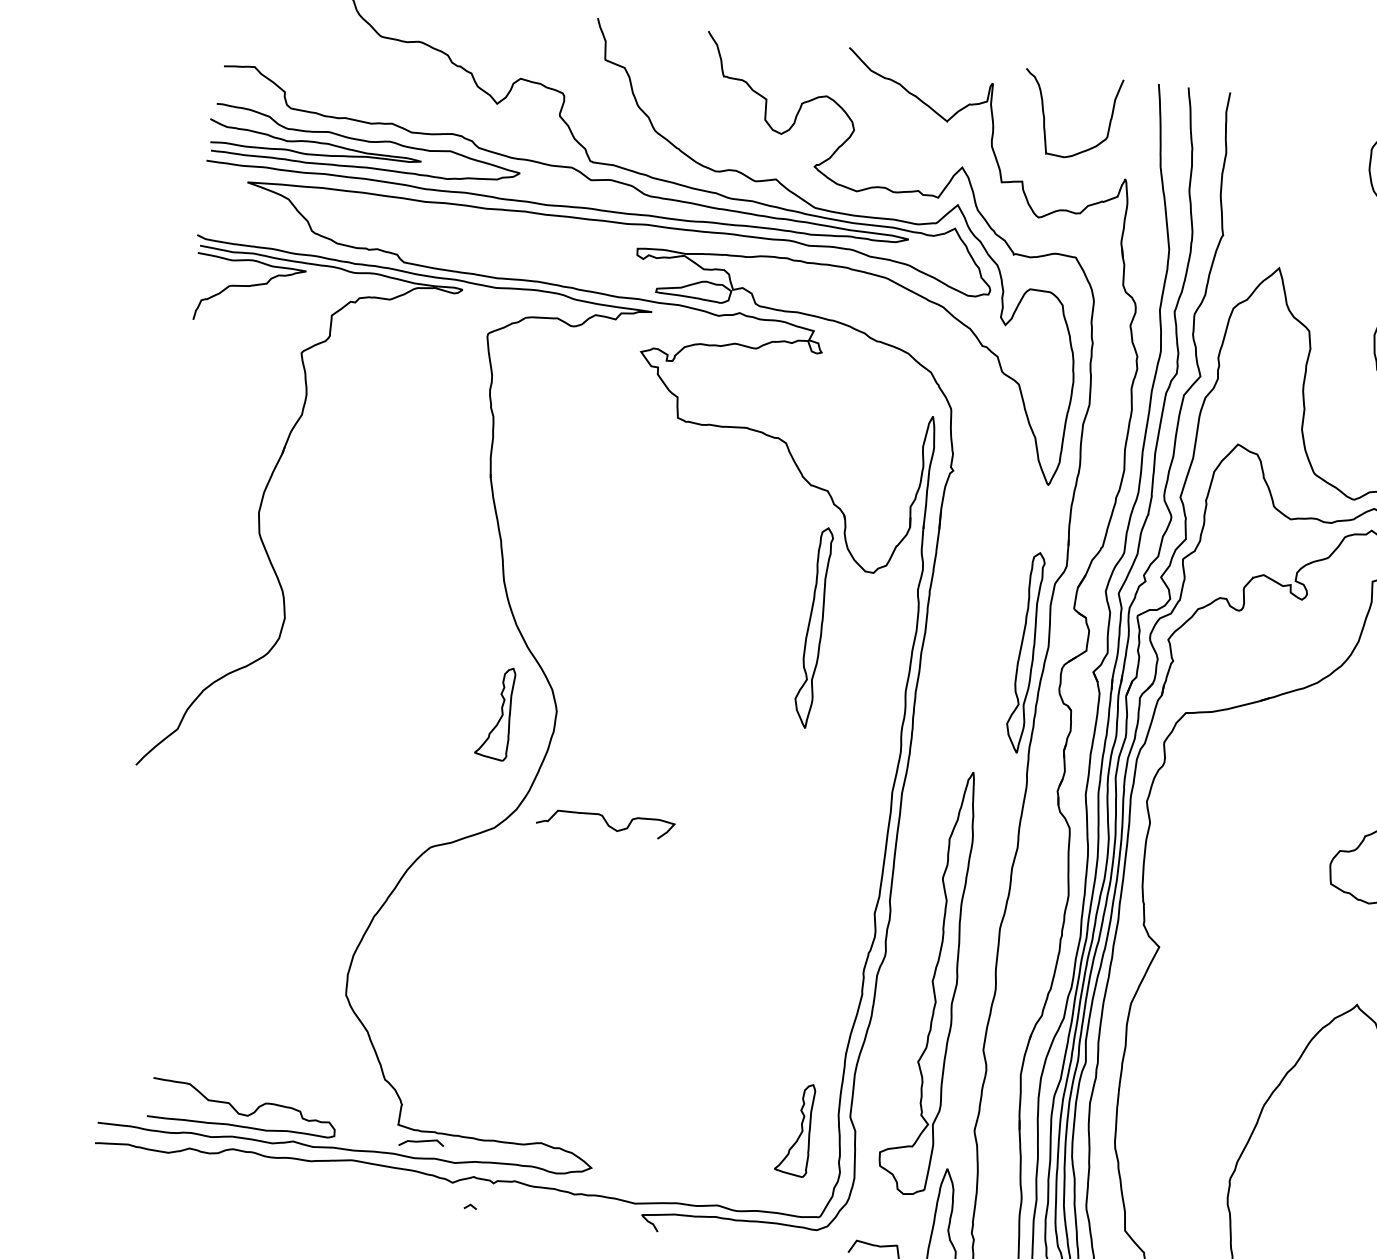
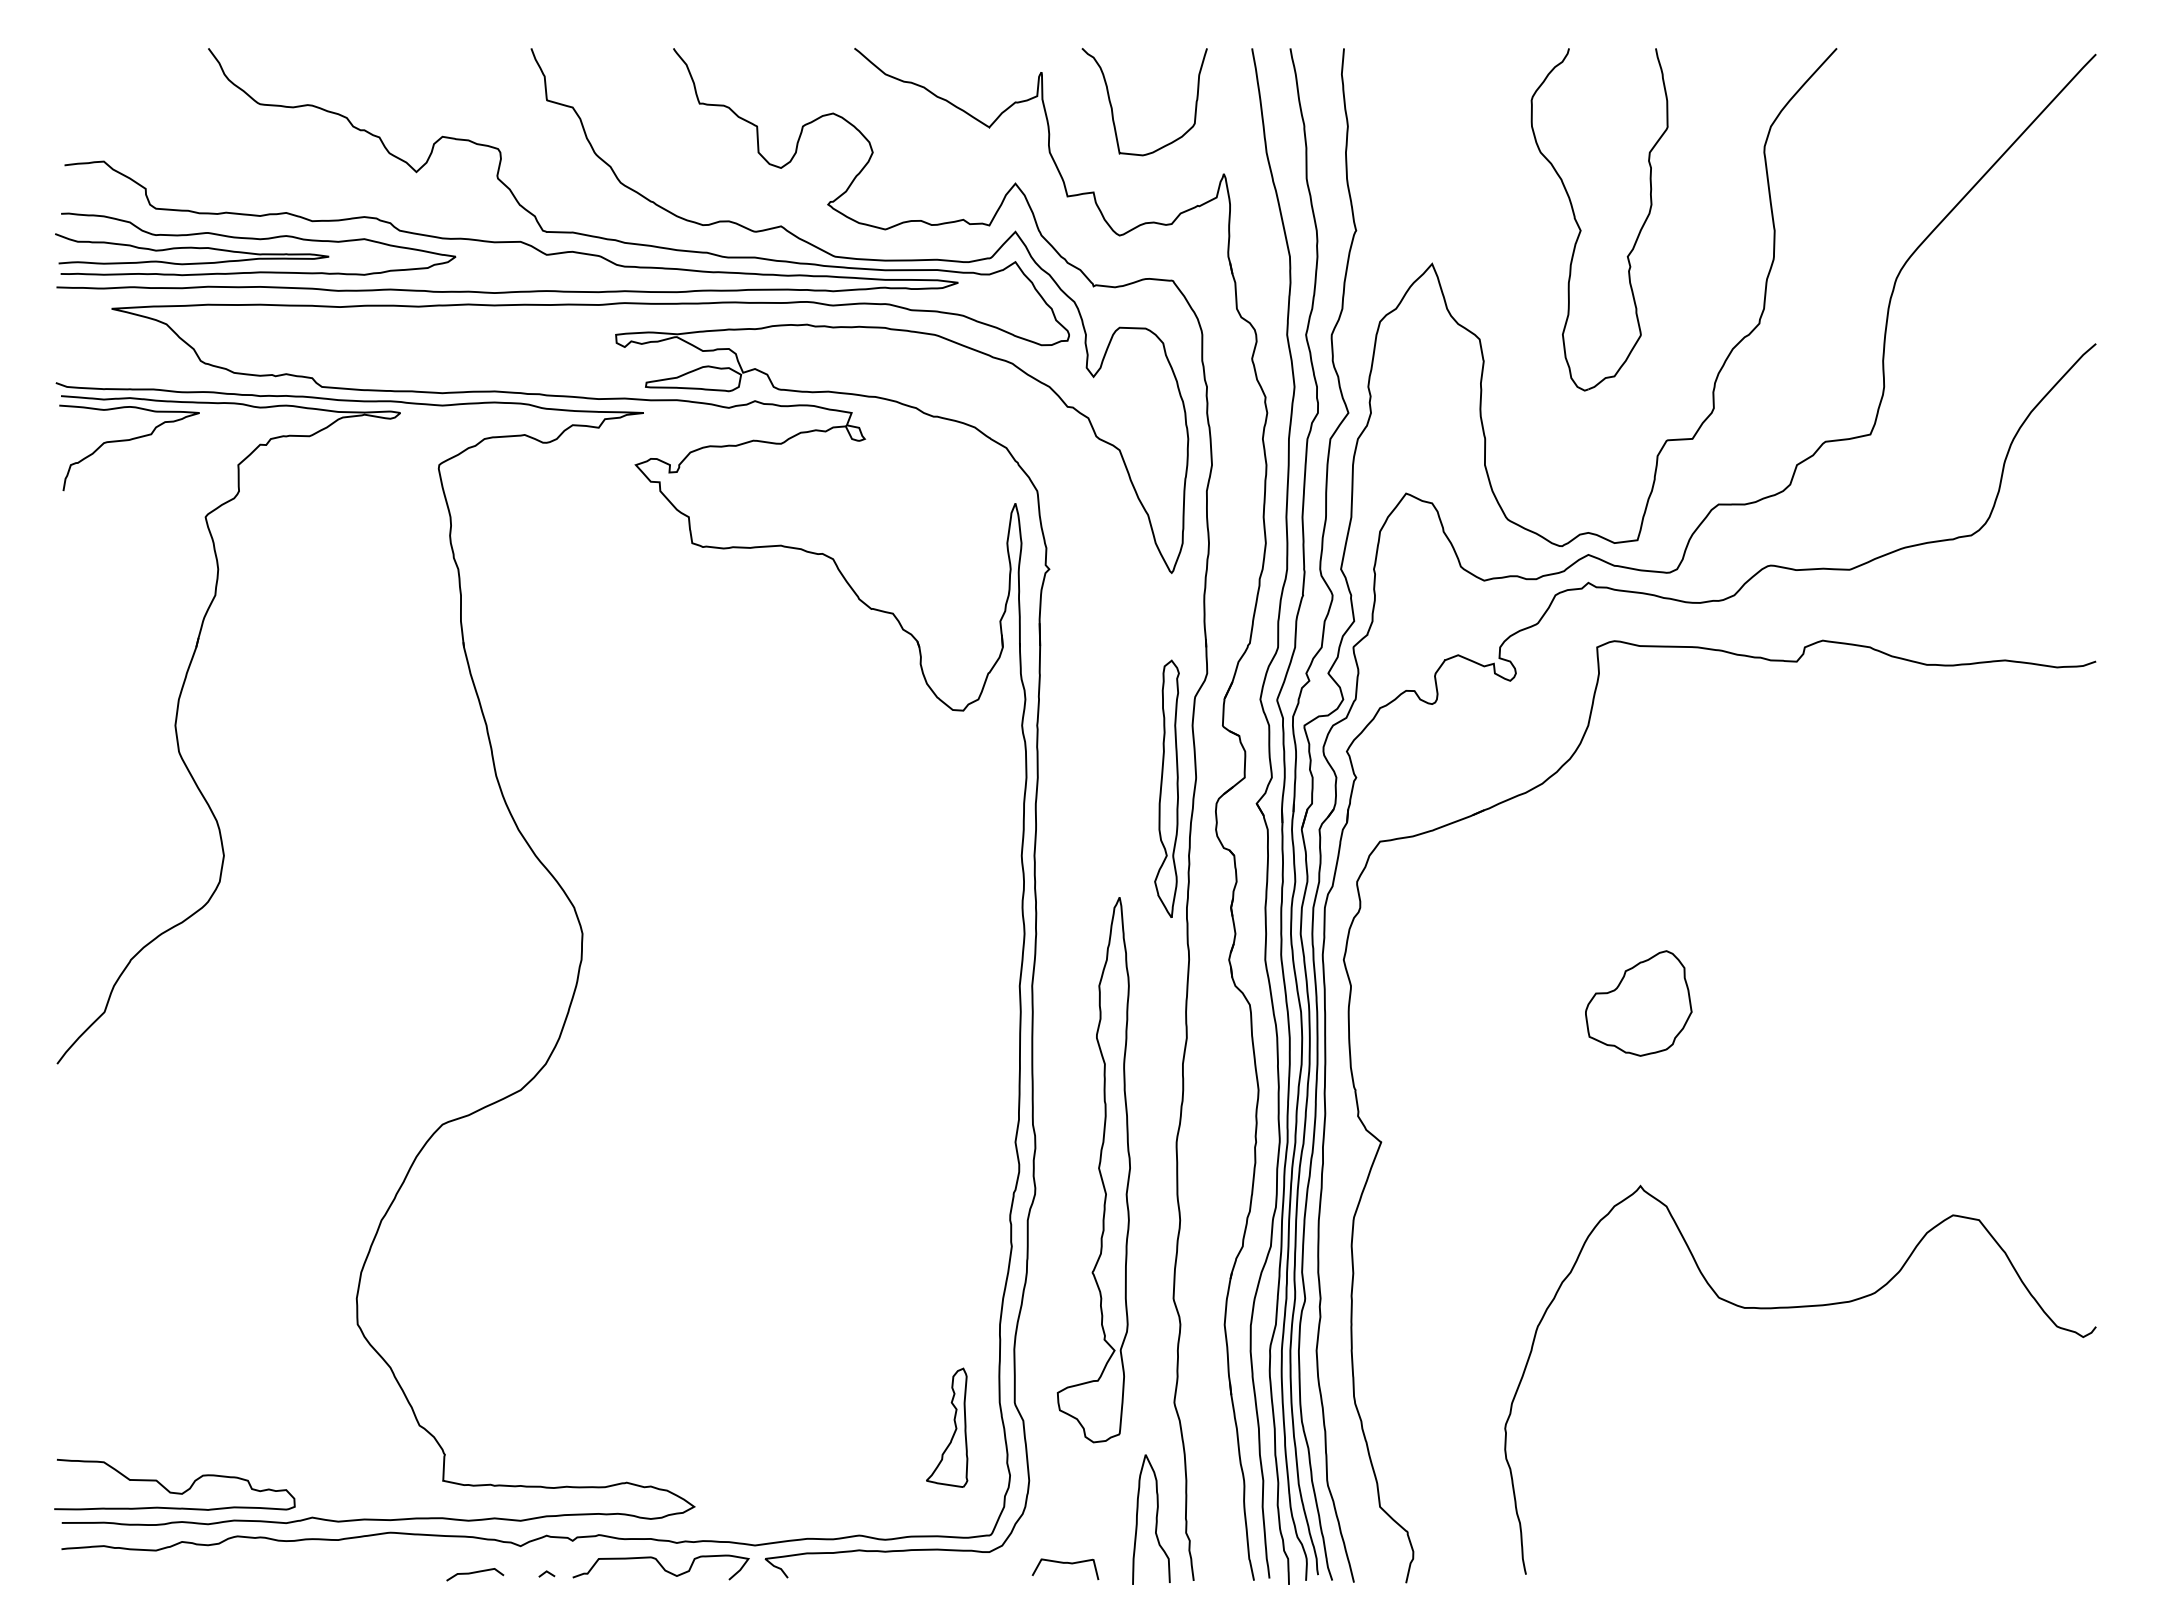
part: (812, 627) -> (894, 788), removed
part: (501, 712) -> (512, 942), removed
curve: (605, 822) -> (660, 1566), moved
part: (928, 982) -> (1093, 1170), moved
curve: (239, 1113) -> (171, 1491), moved
curve: (421, 1142) -> (475, 1573), moved

